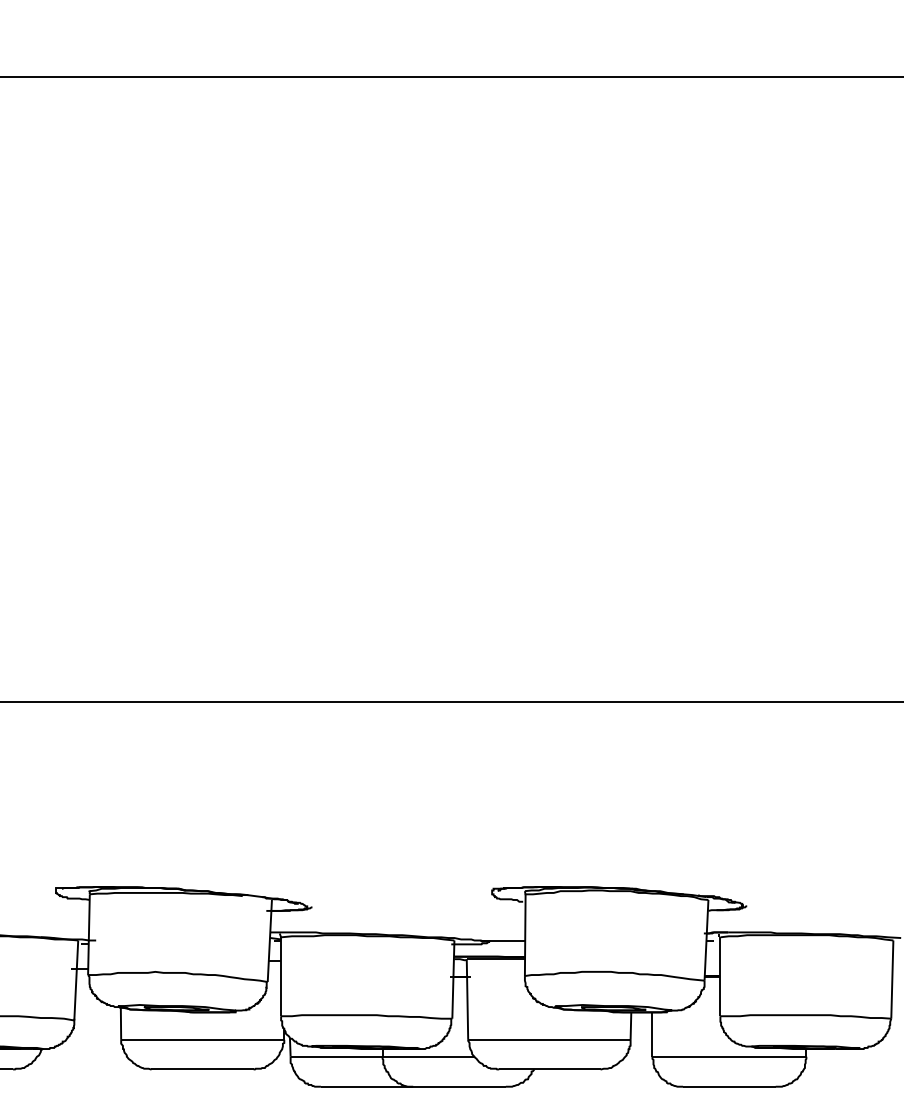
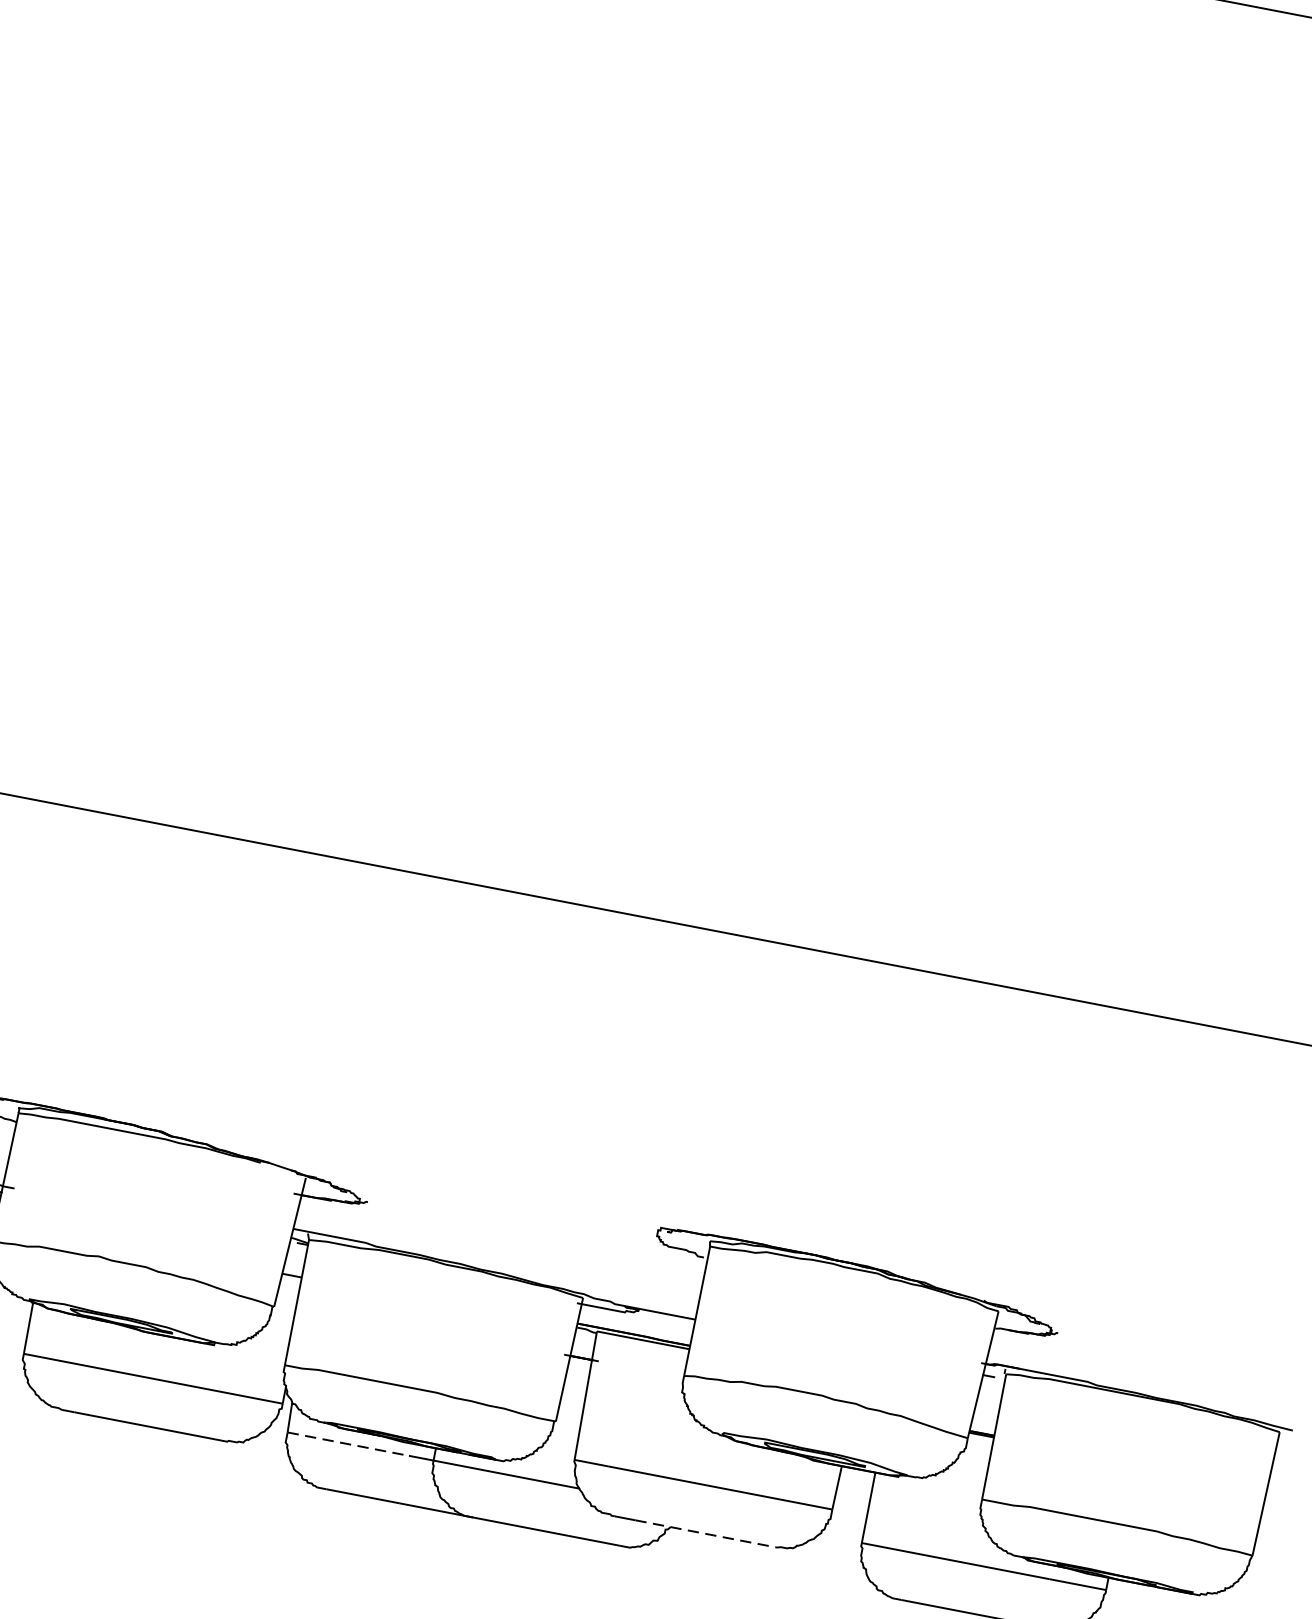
line: (329, 1056) -> (349, 1443), solid -> dashed
line: (556, 1069) -> (705, 1533), solid -> dashed

